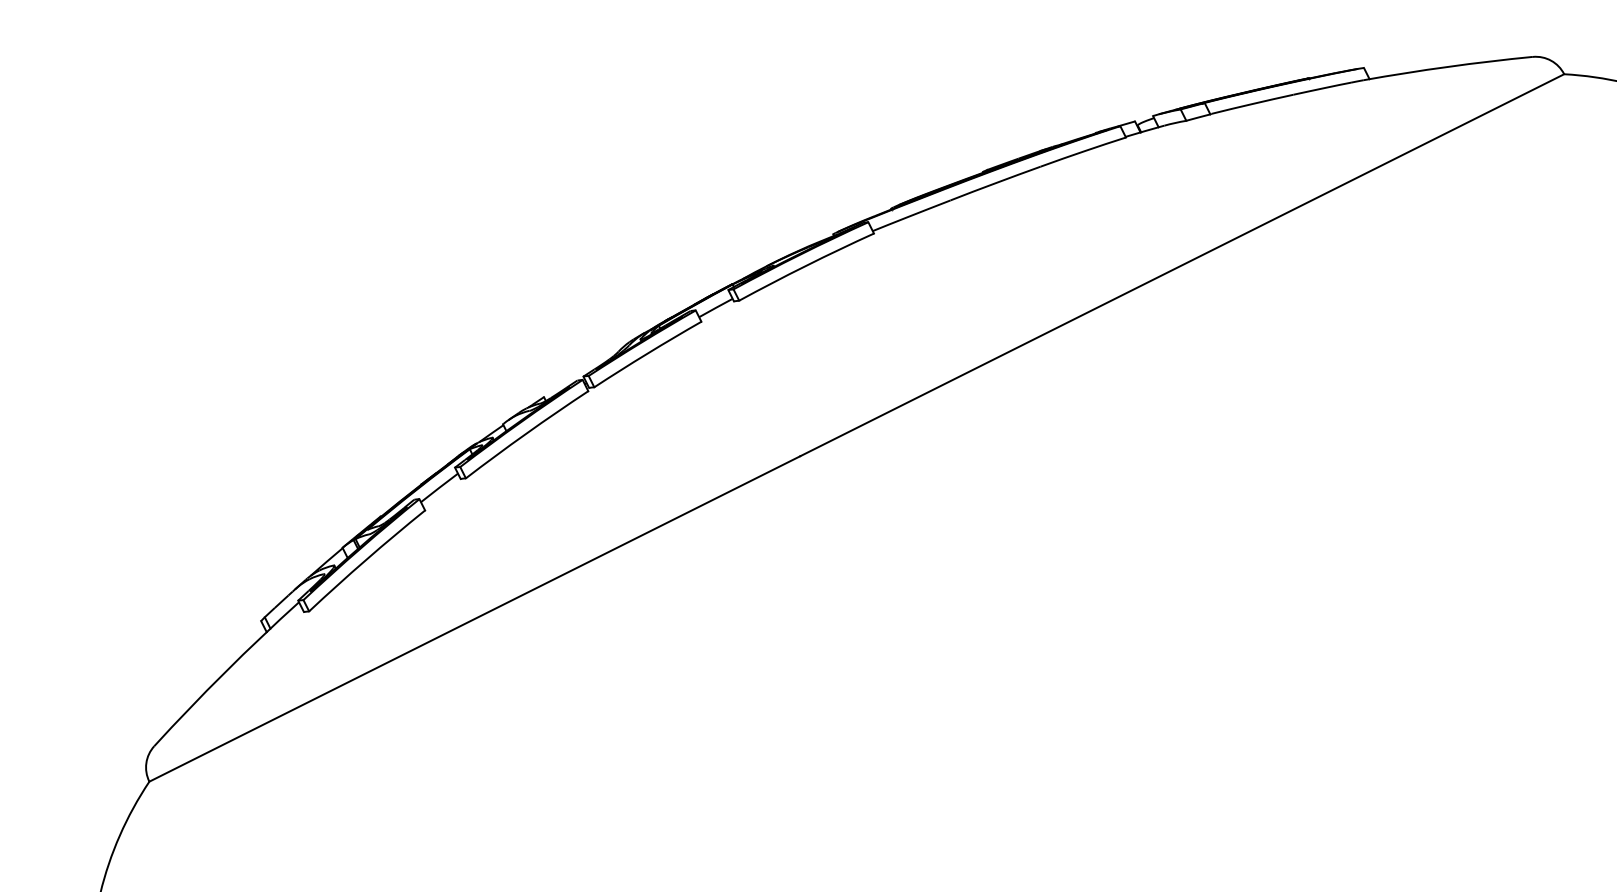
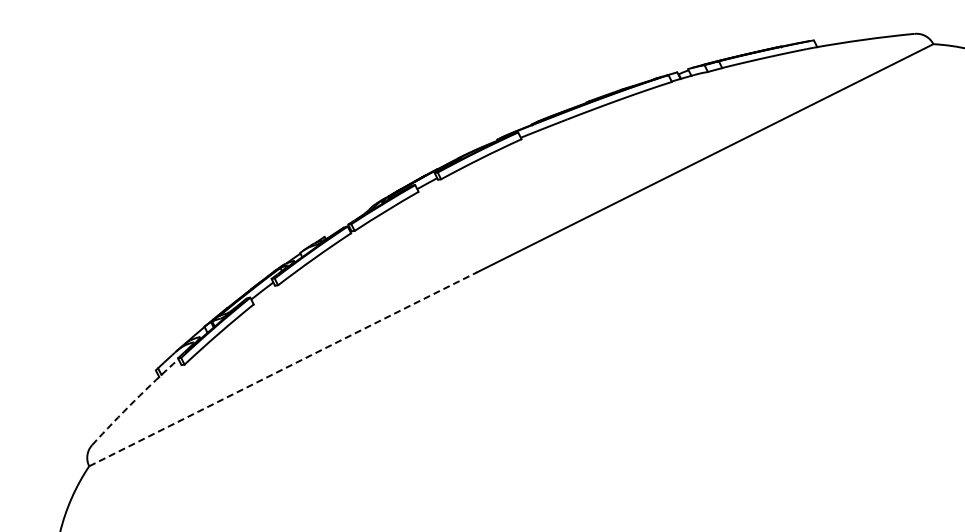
line: (474, 617) -> (283, 368), solid -> dashed
arc: (225, 673) -> (134, 401), solid -> dashed

